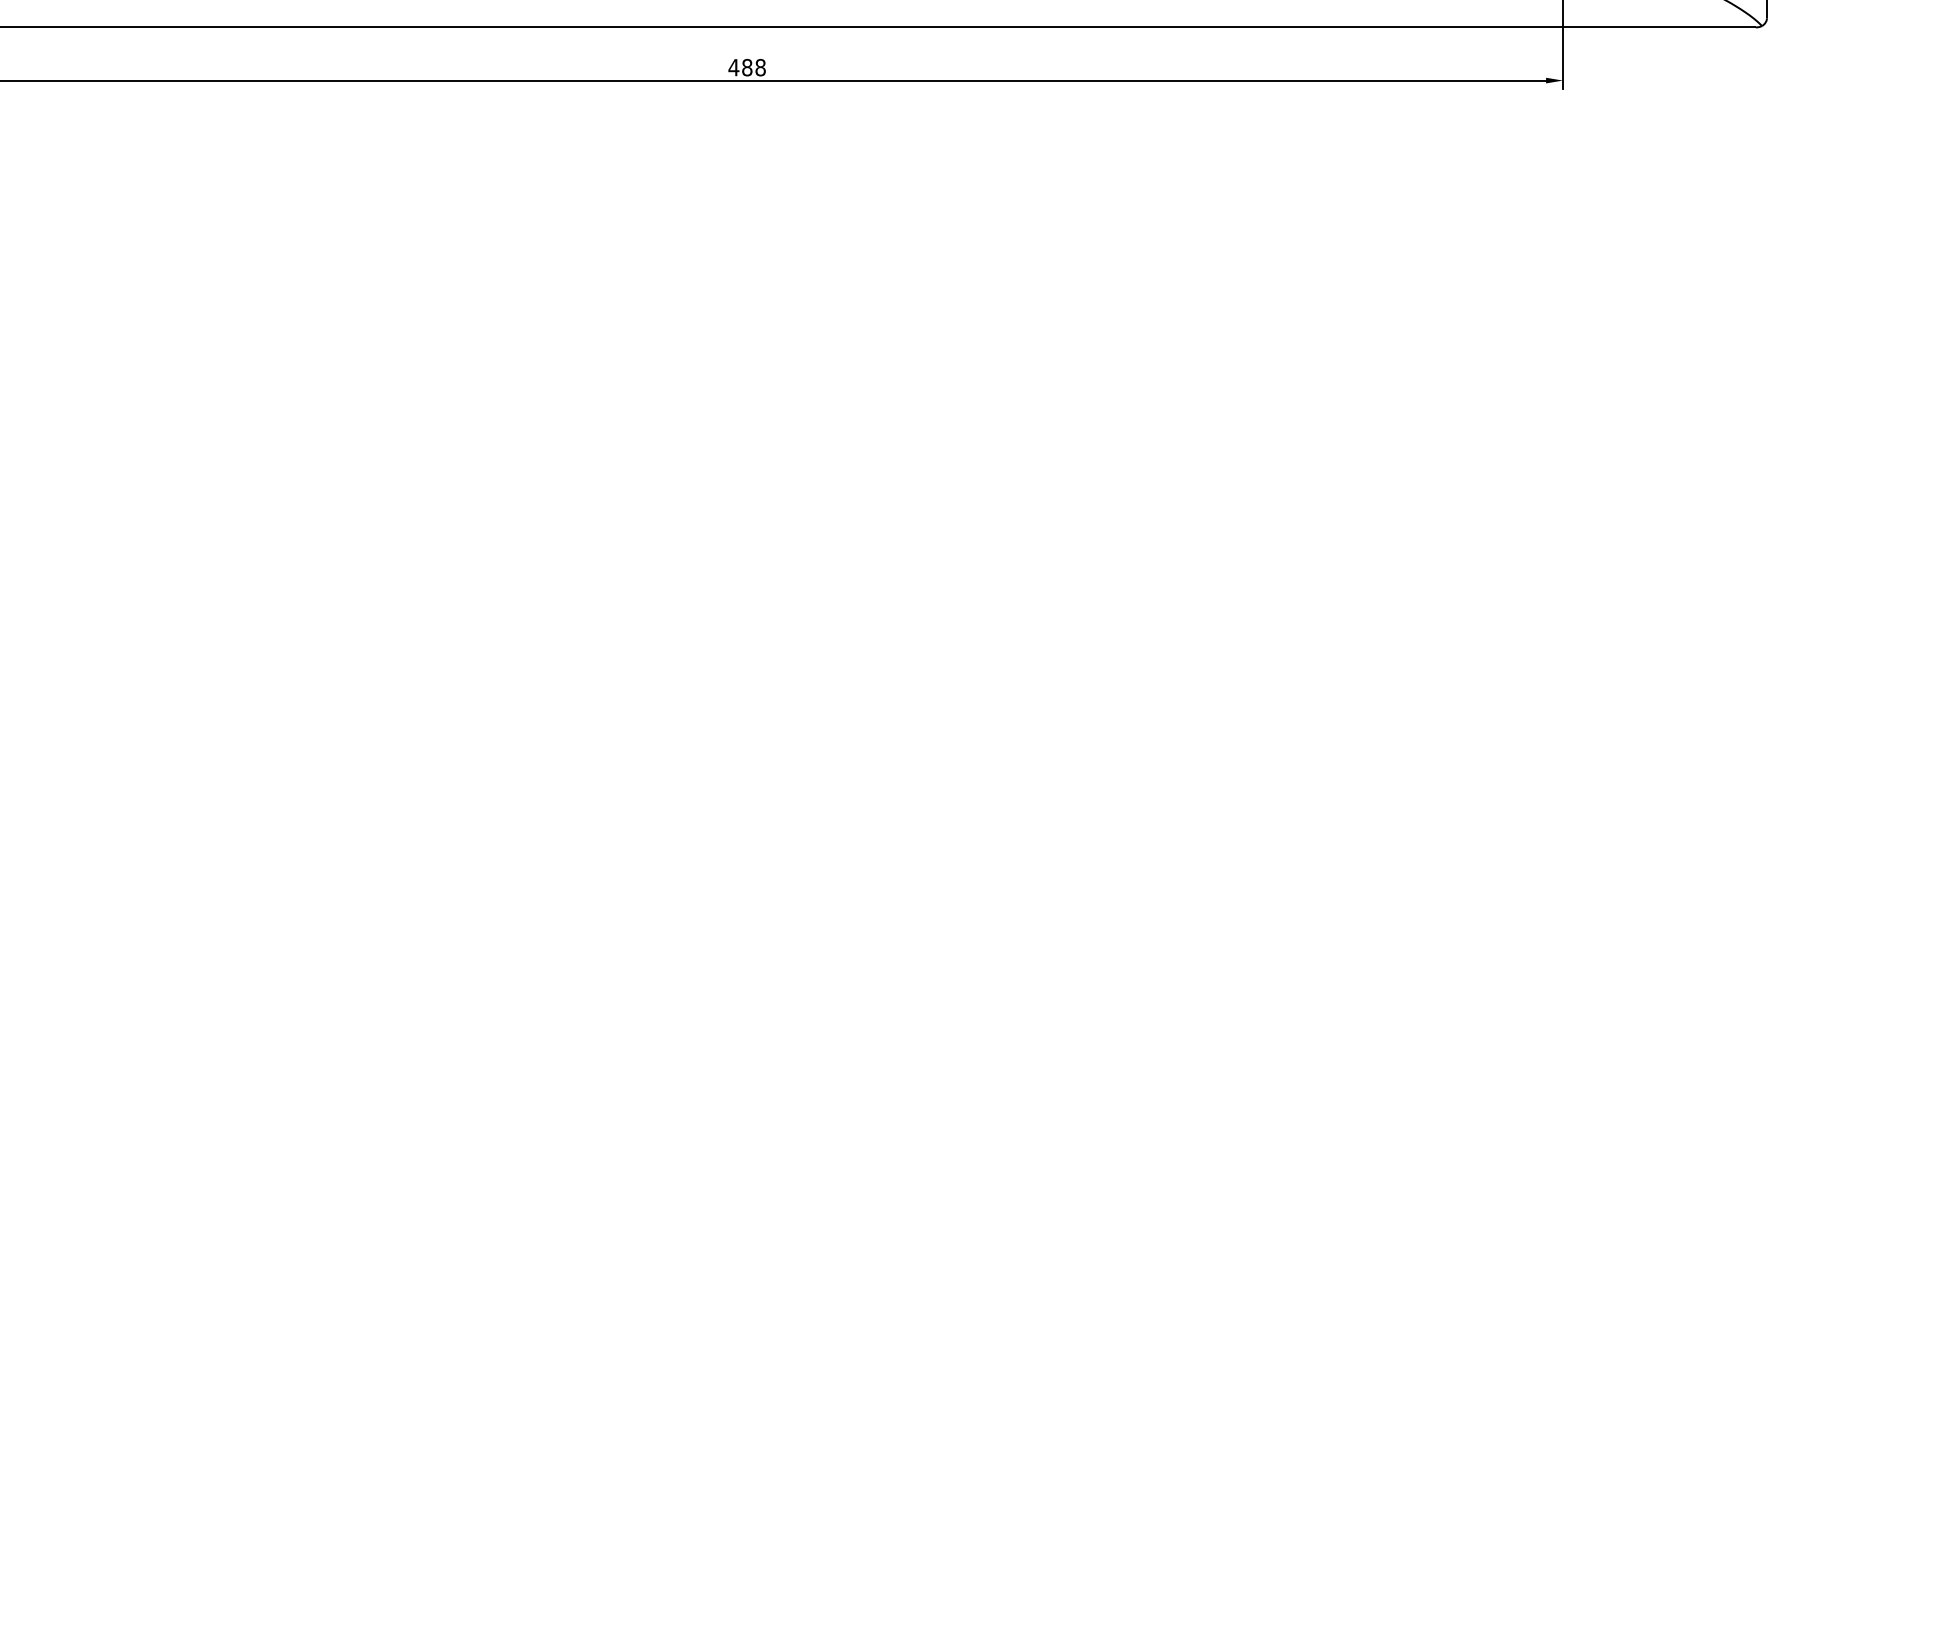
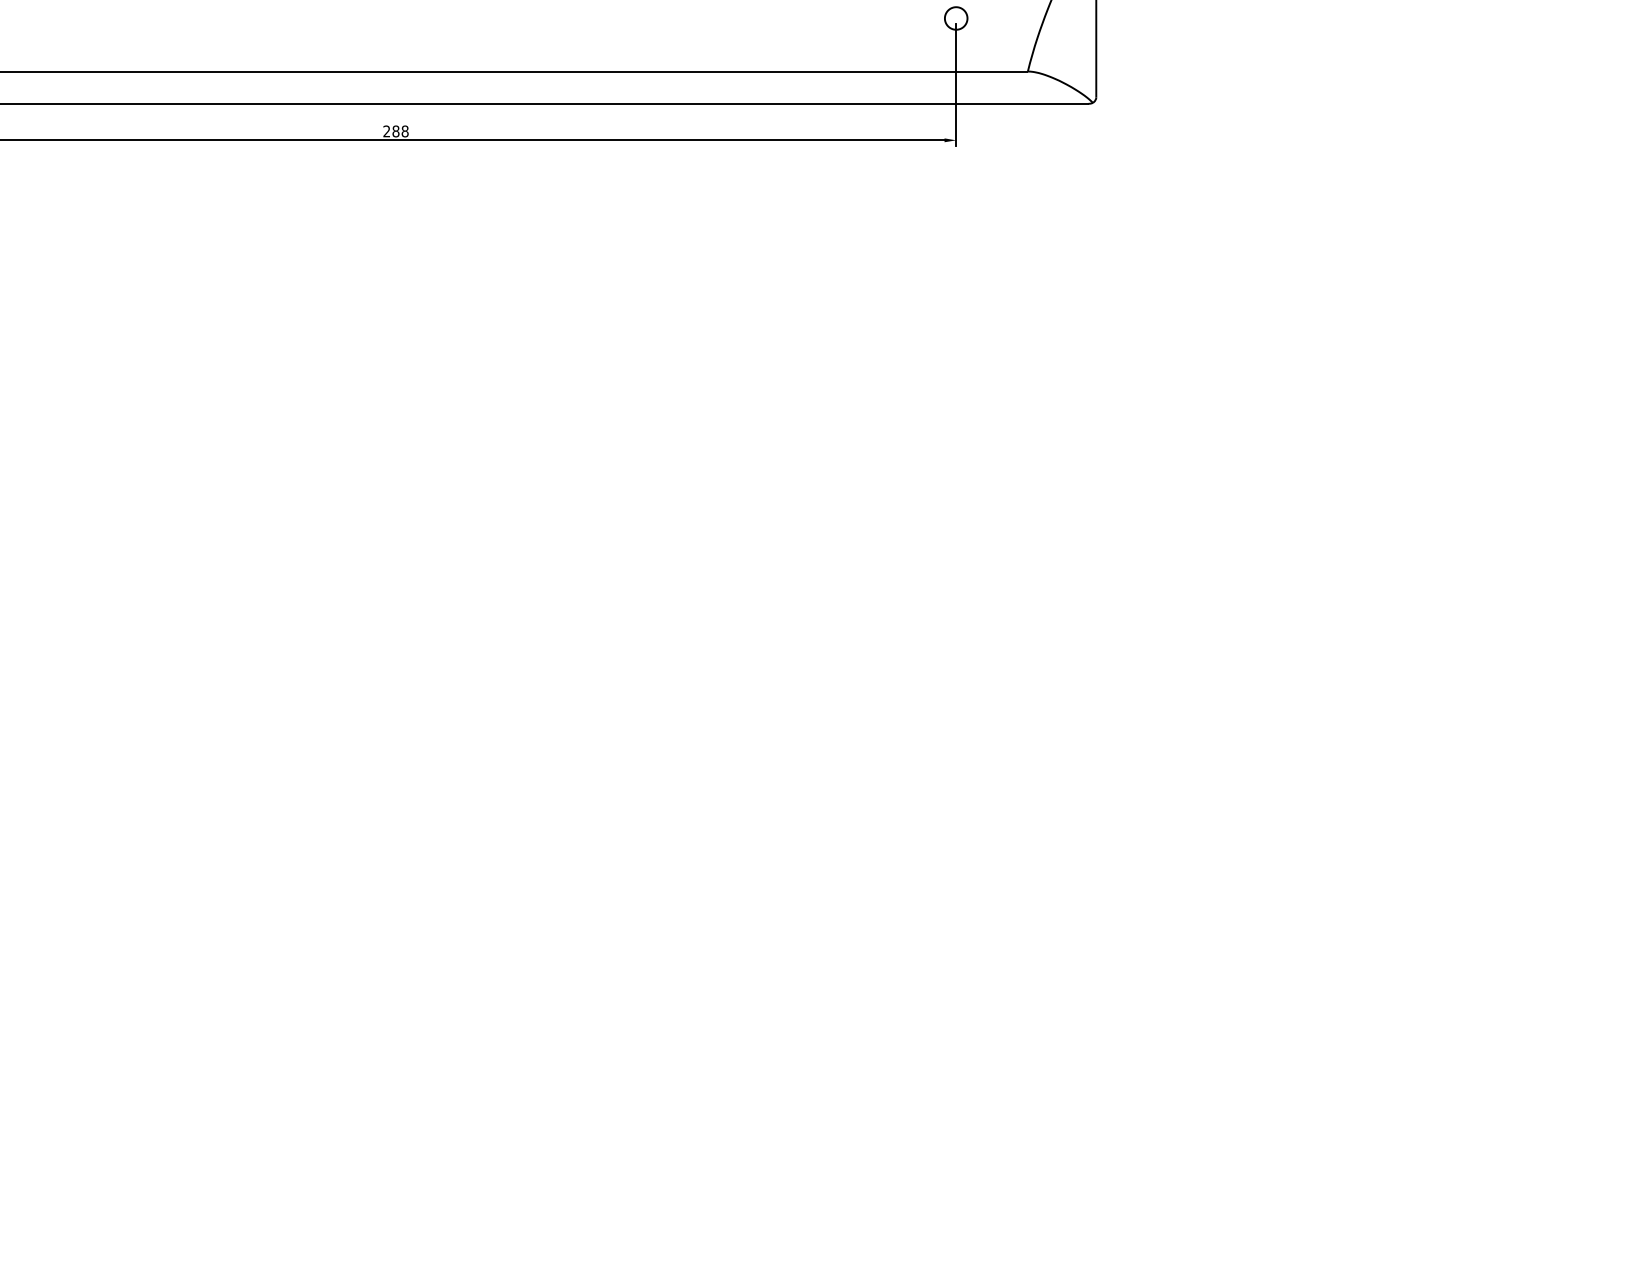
text: (733, 67) -> (386, 131), 488 -> 288

